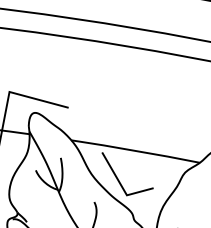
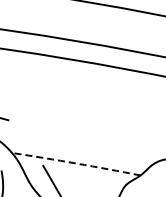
line: (135, 150) -> (76, 163), solid -> dashed

